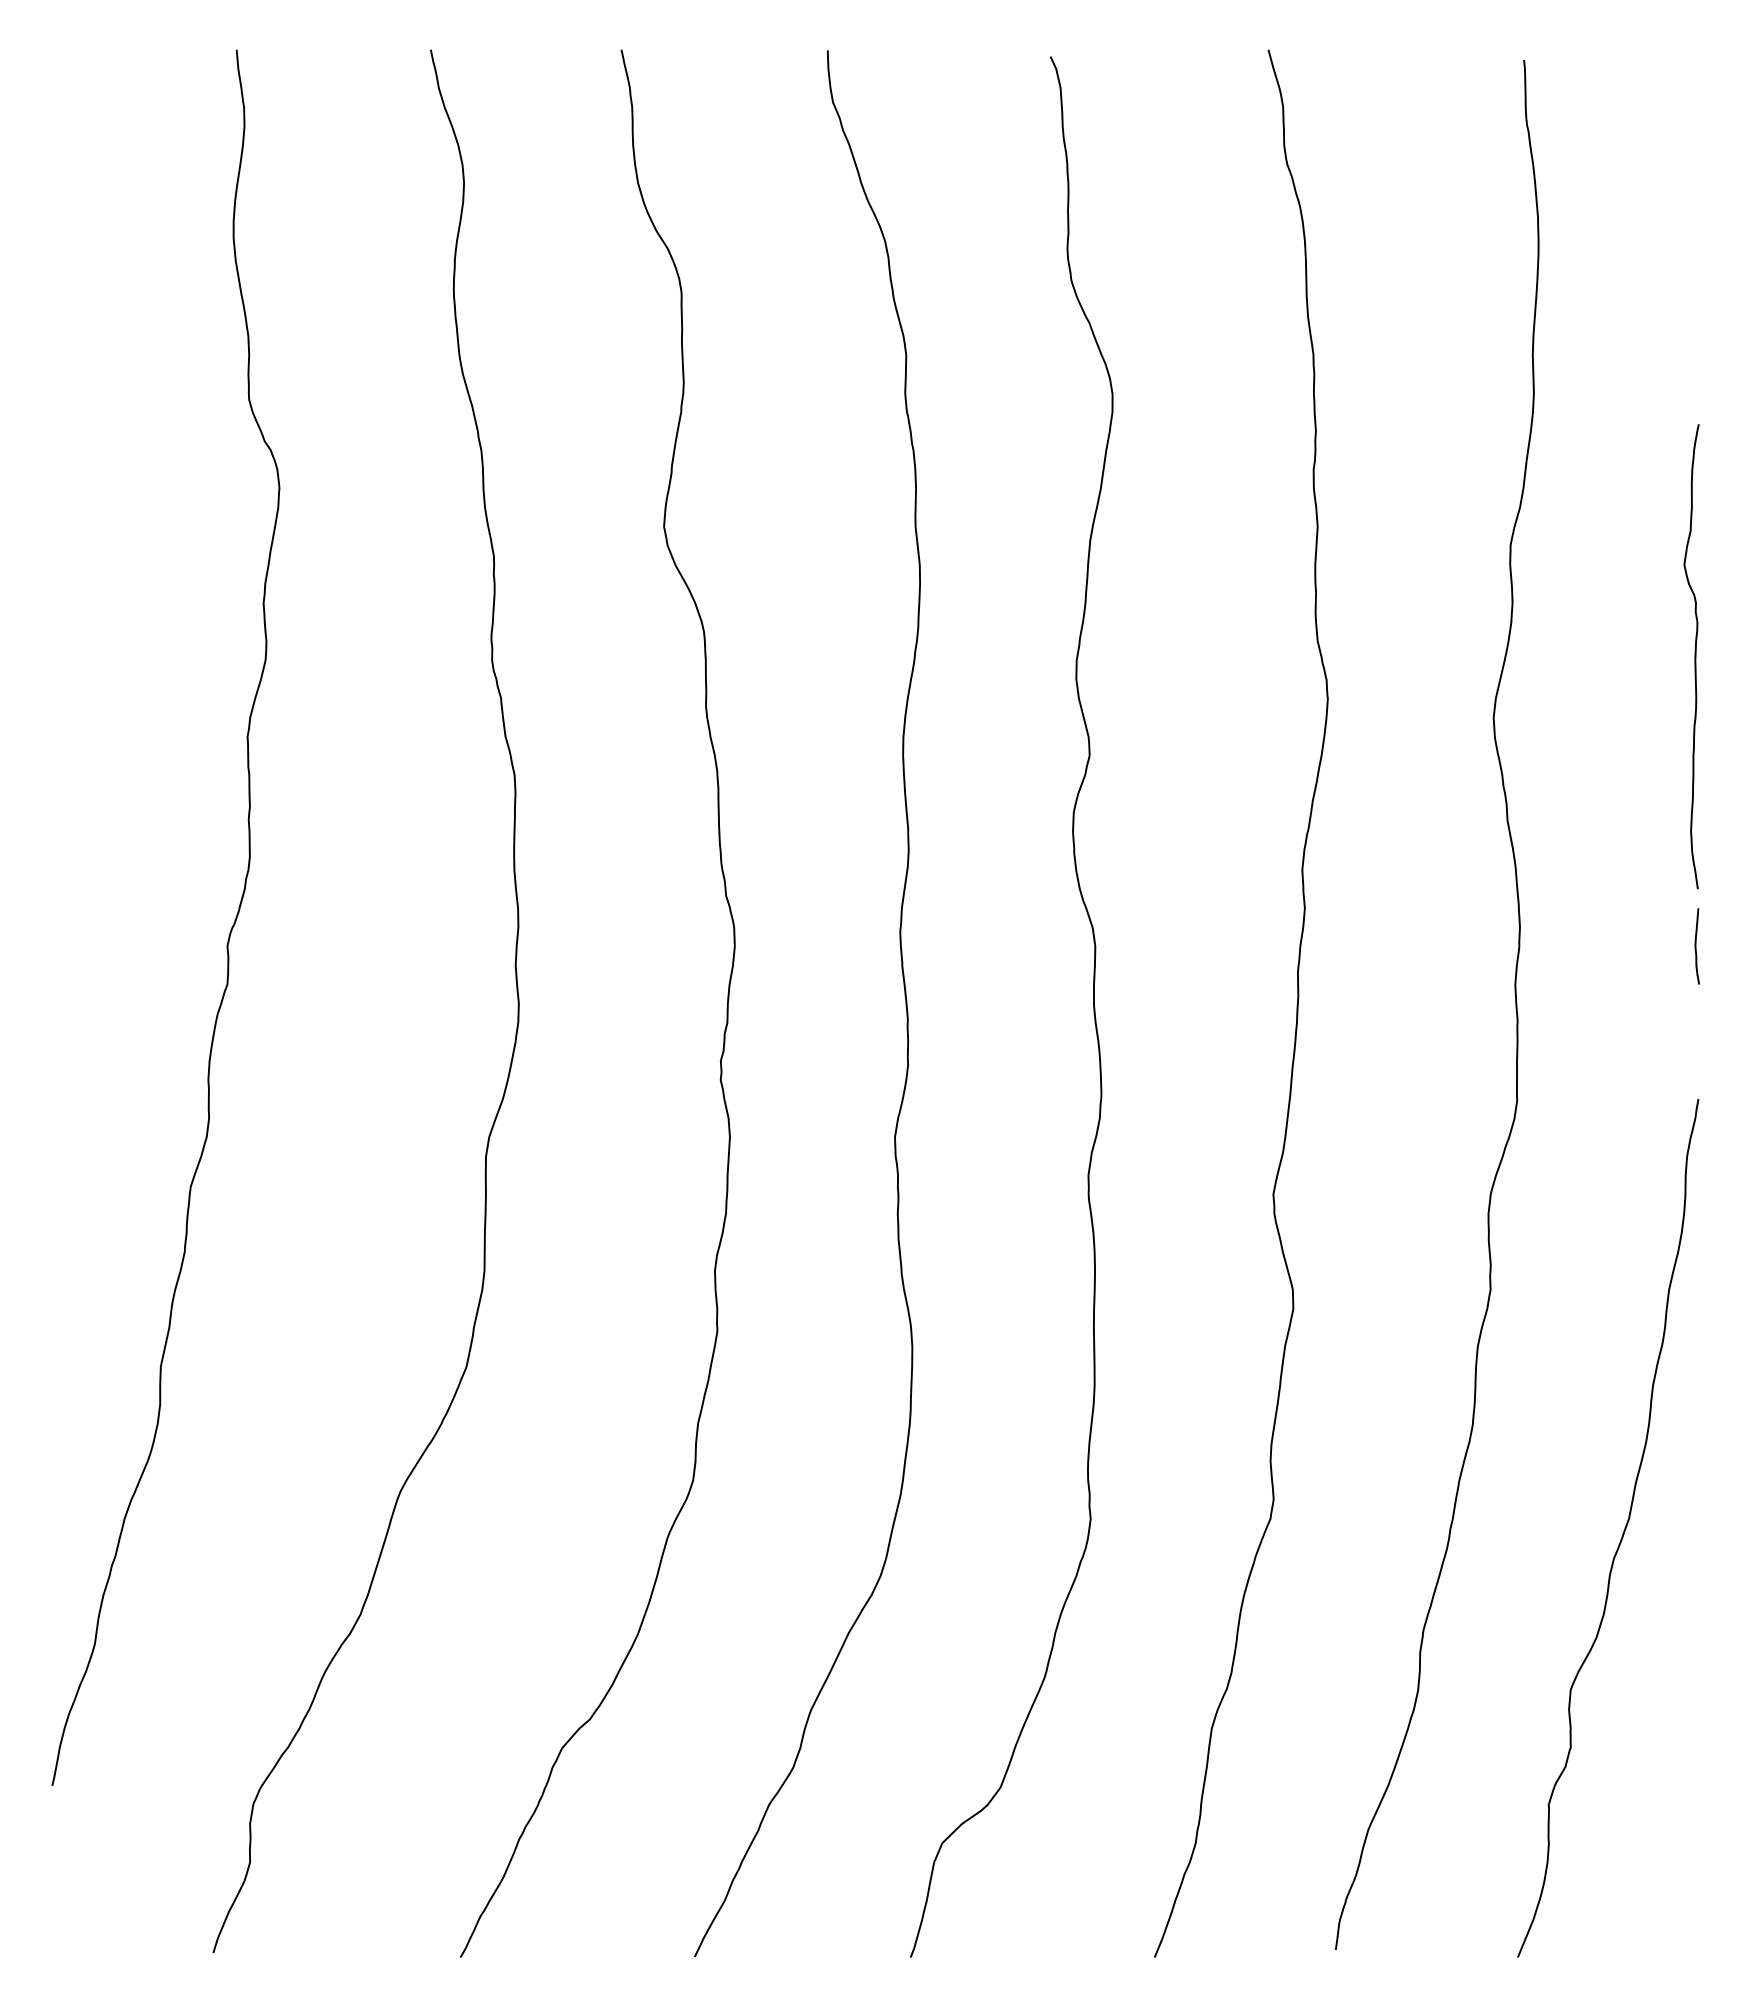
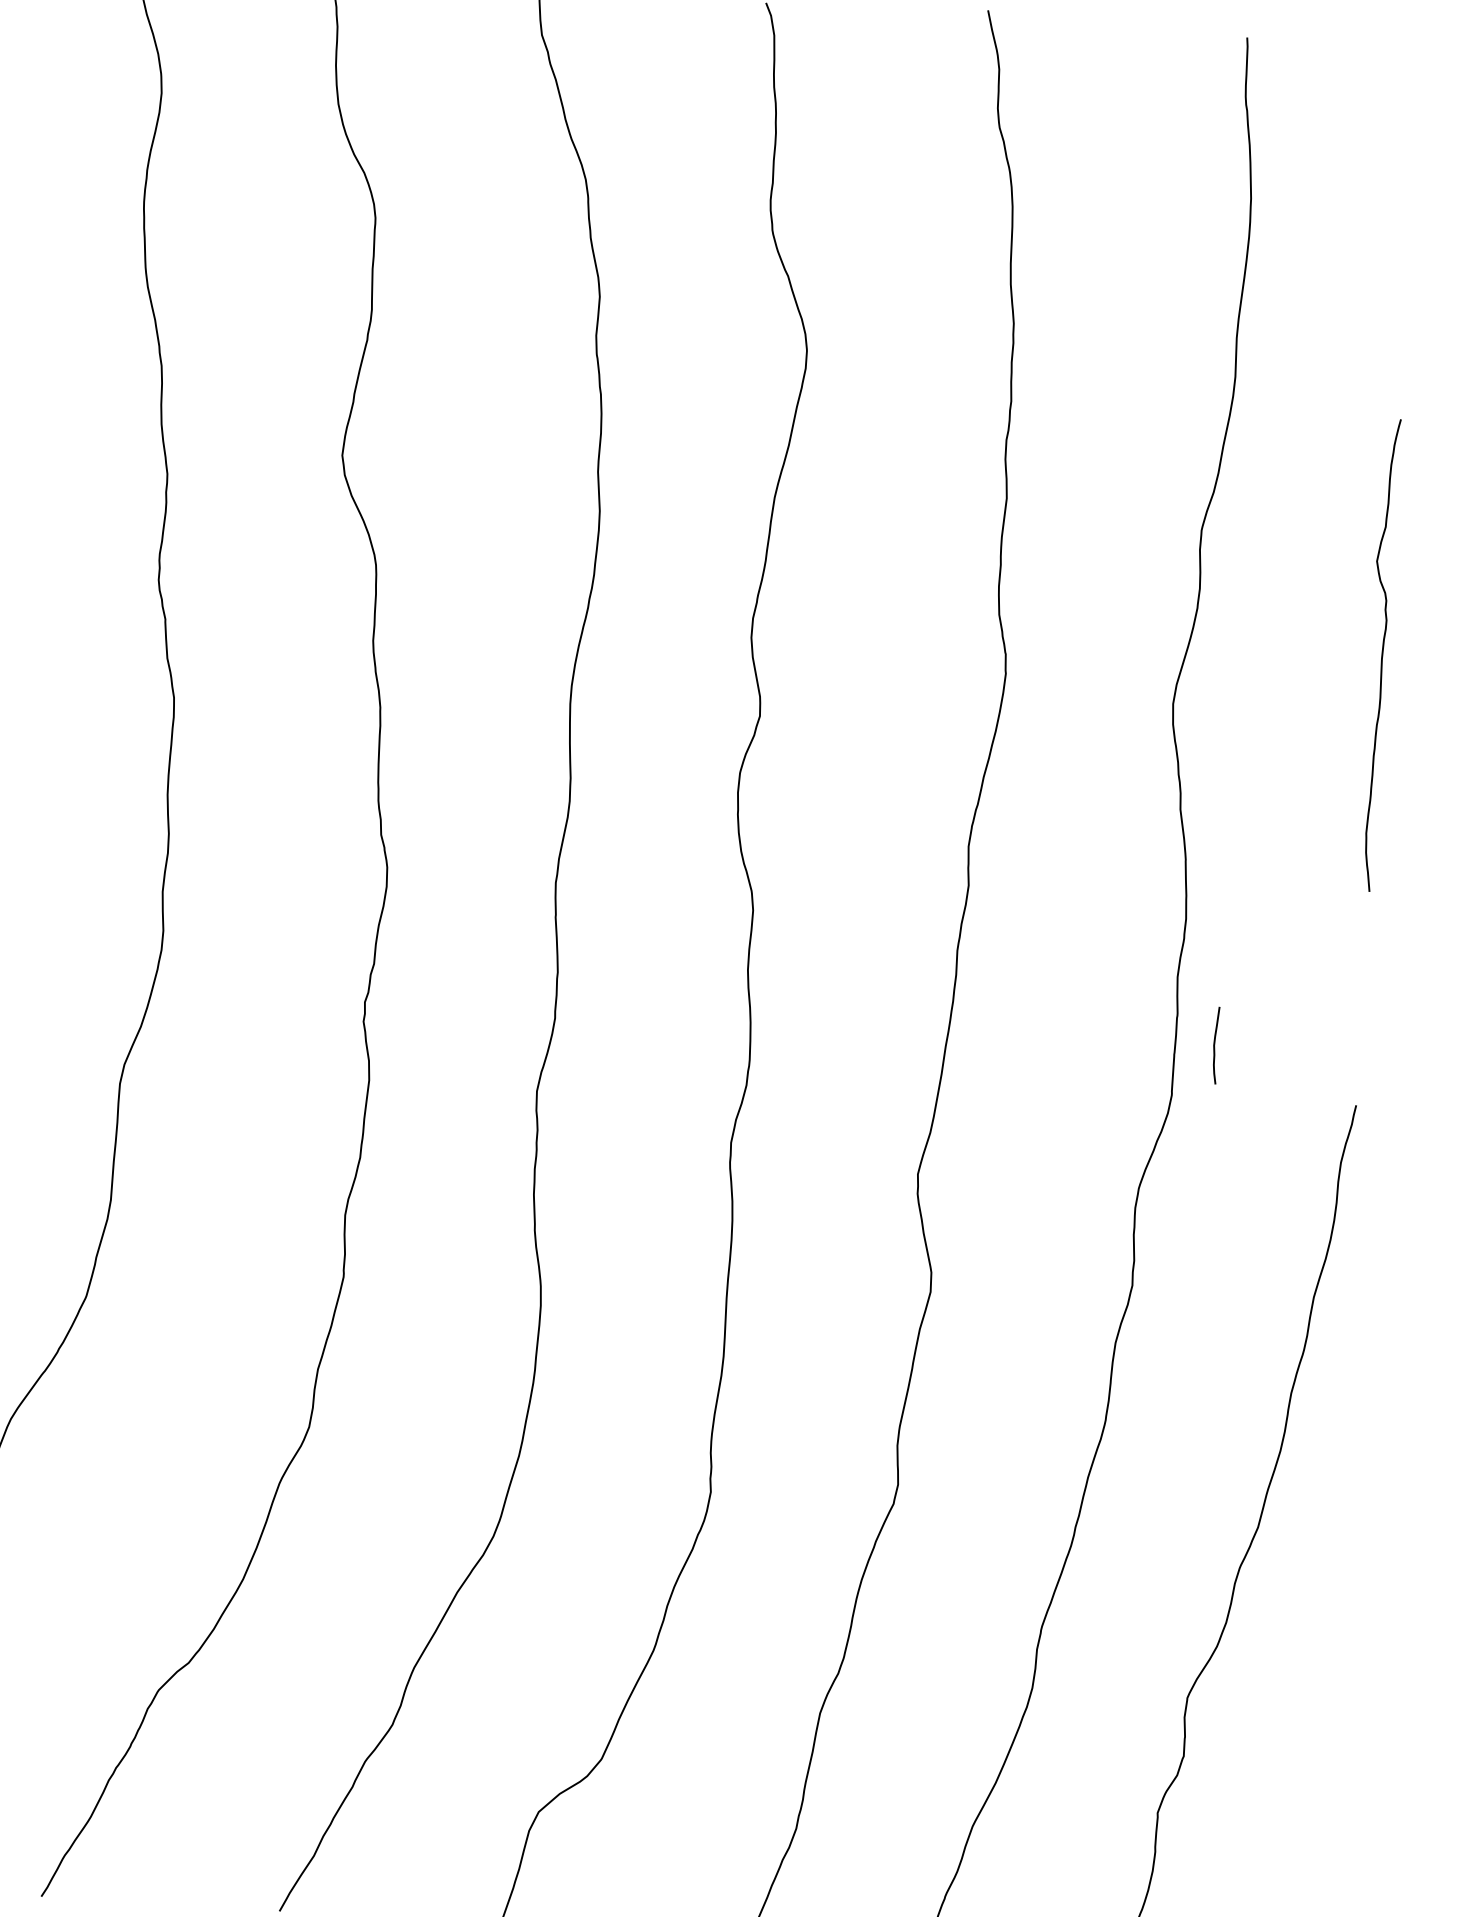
curve: (1696, 946) -> (1215, 1045), moved

